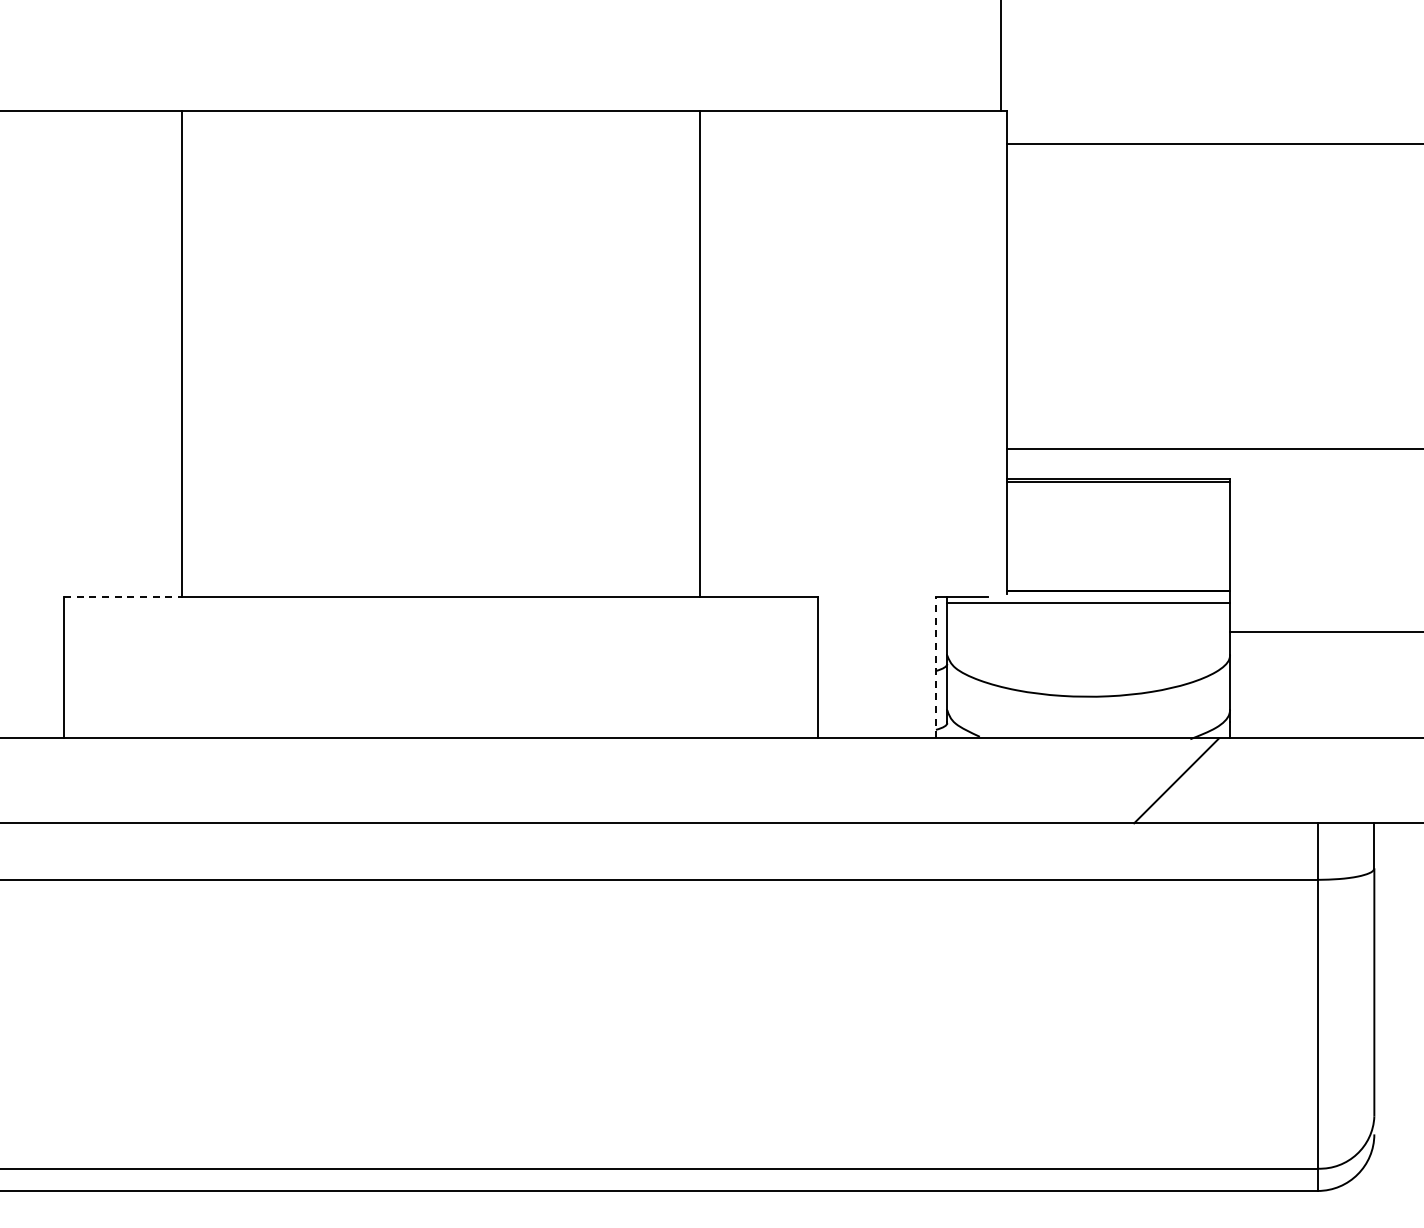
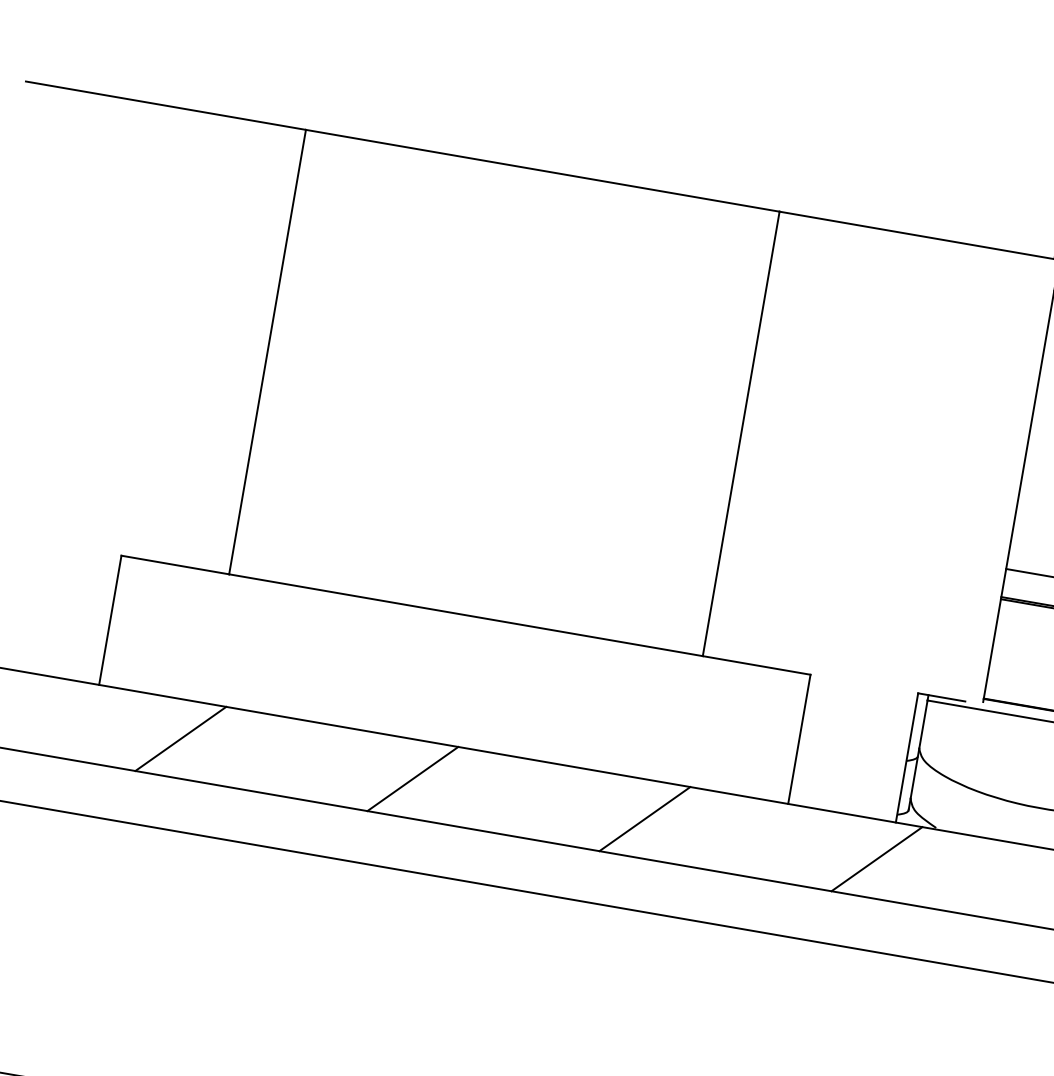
line: (122, 597) -> (174, 565), dashed -> solid
line: (935, 667) -> (906, 757), dashed -> solid
line: (160, 780) -> (180, 738), added
line: (414, 780) -> (412, 778), added
line: (668, 780) -> (644, 818), added
line: (922, 780) -> (876, 858), added

